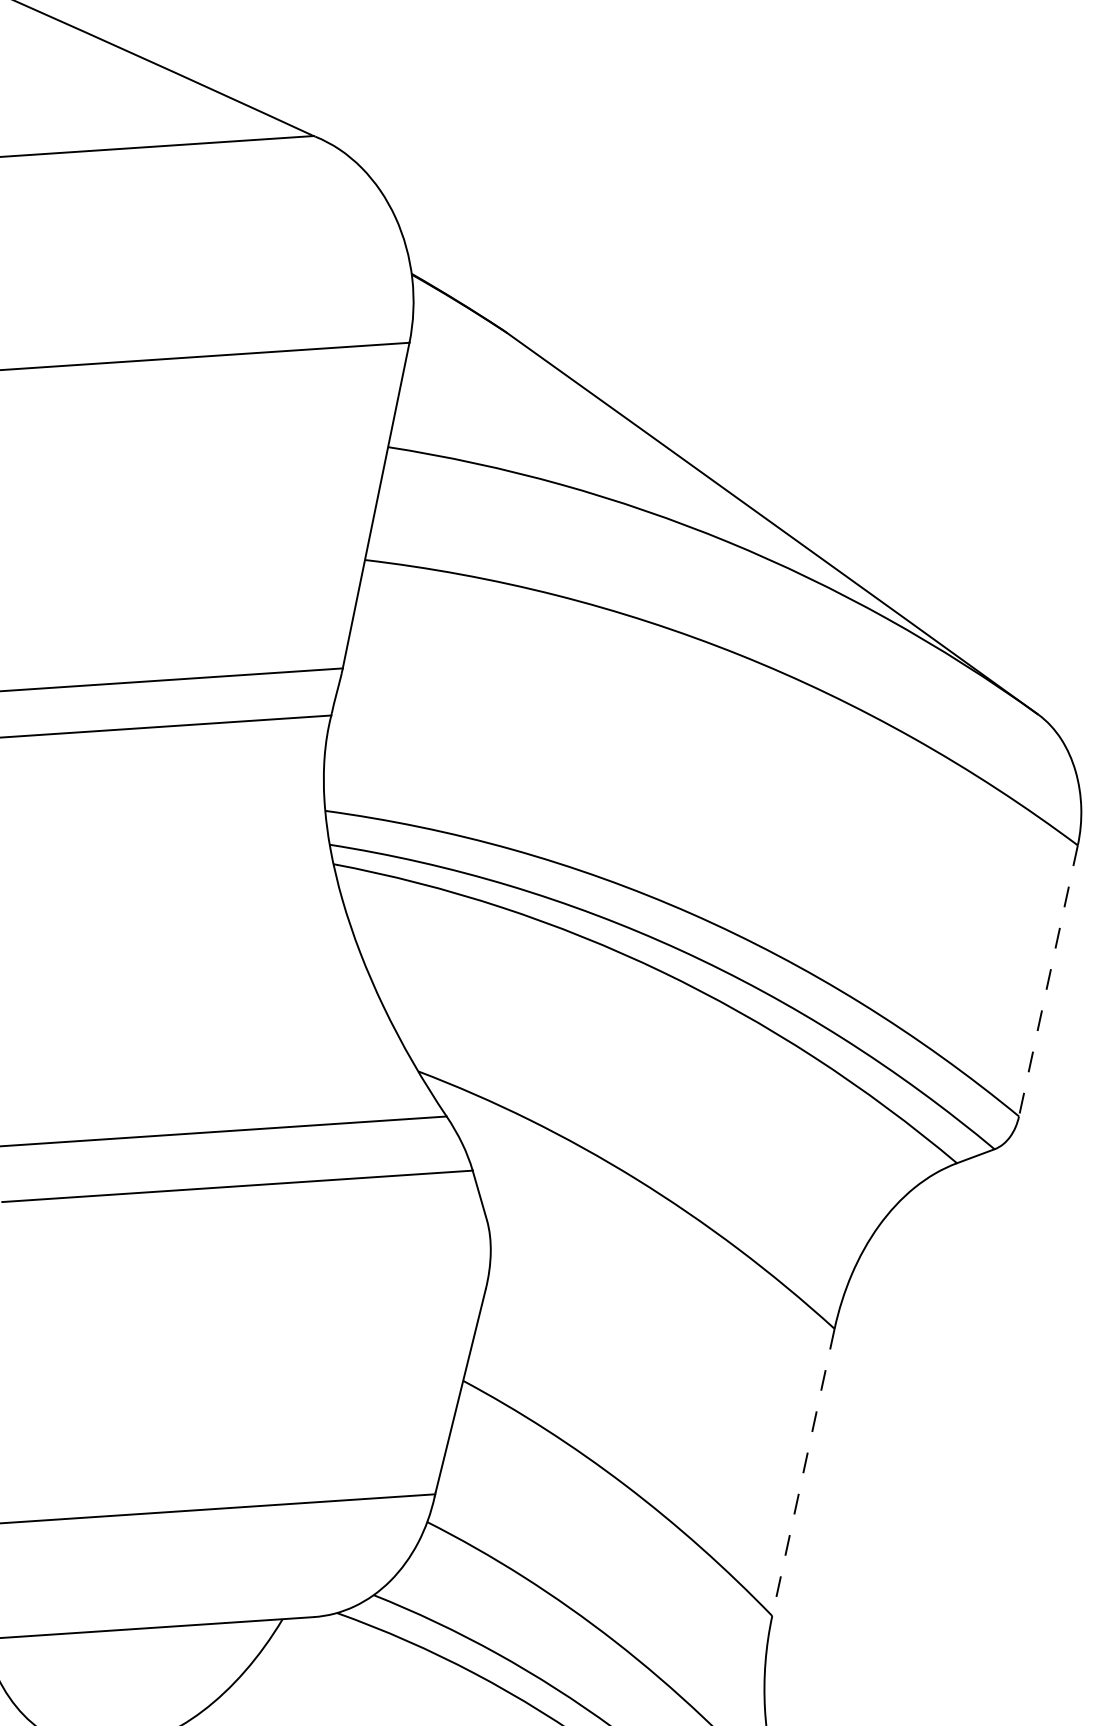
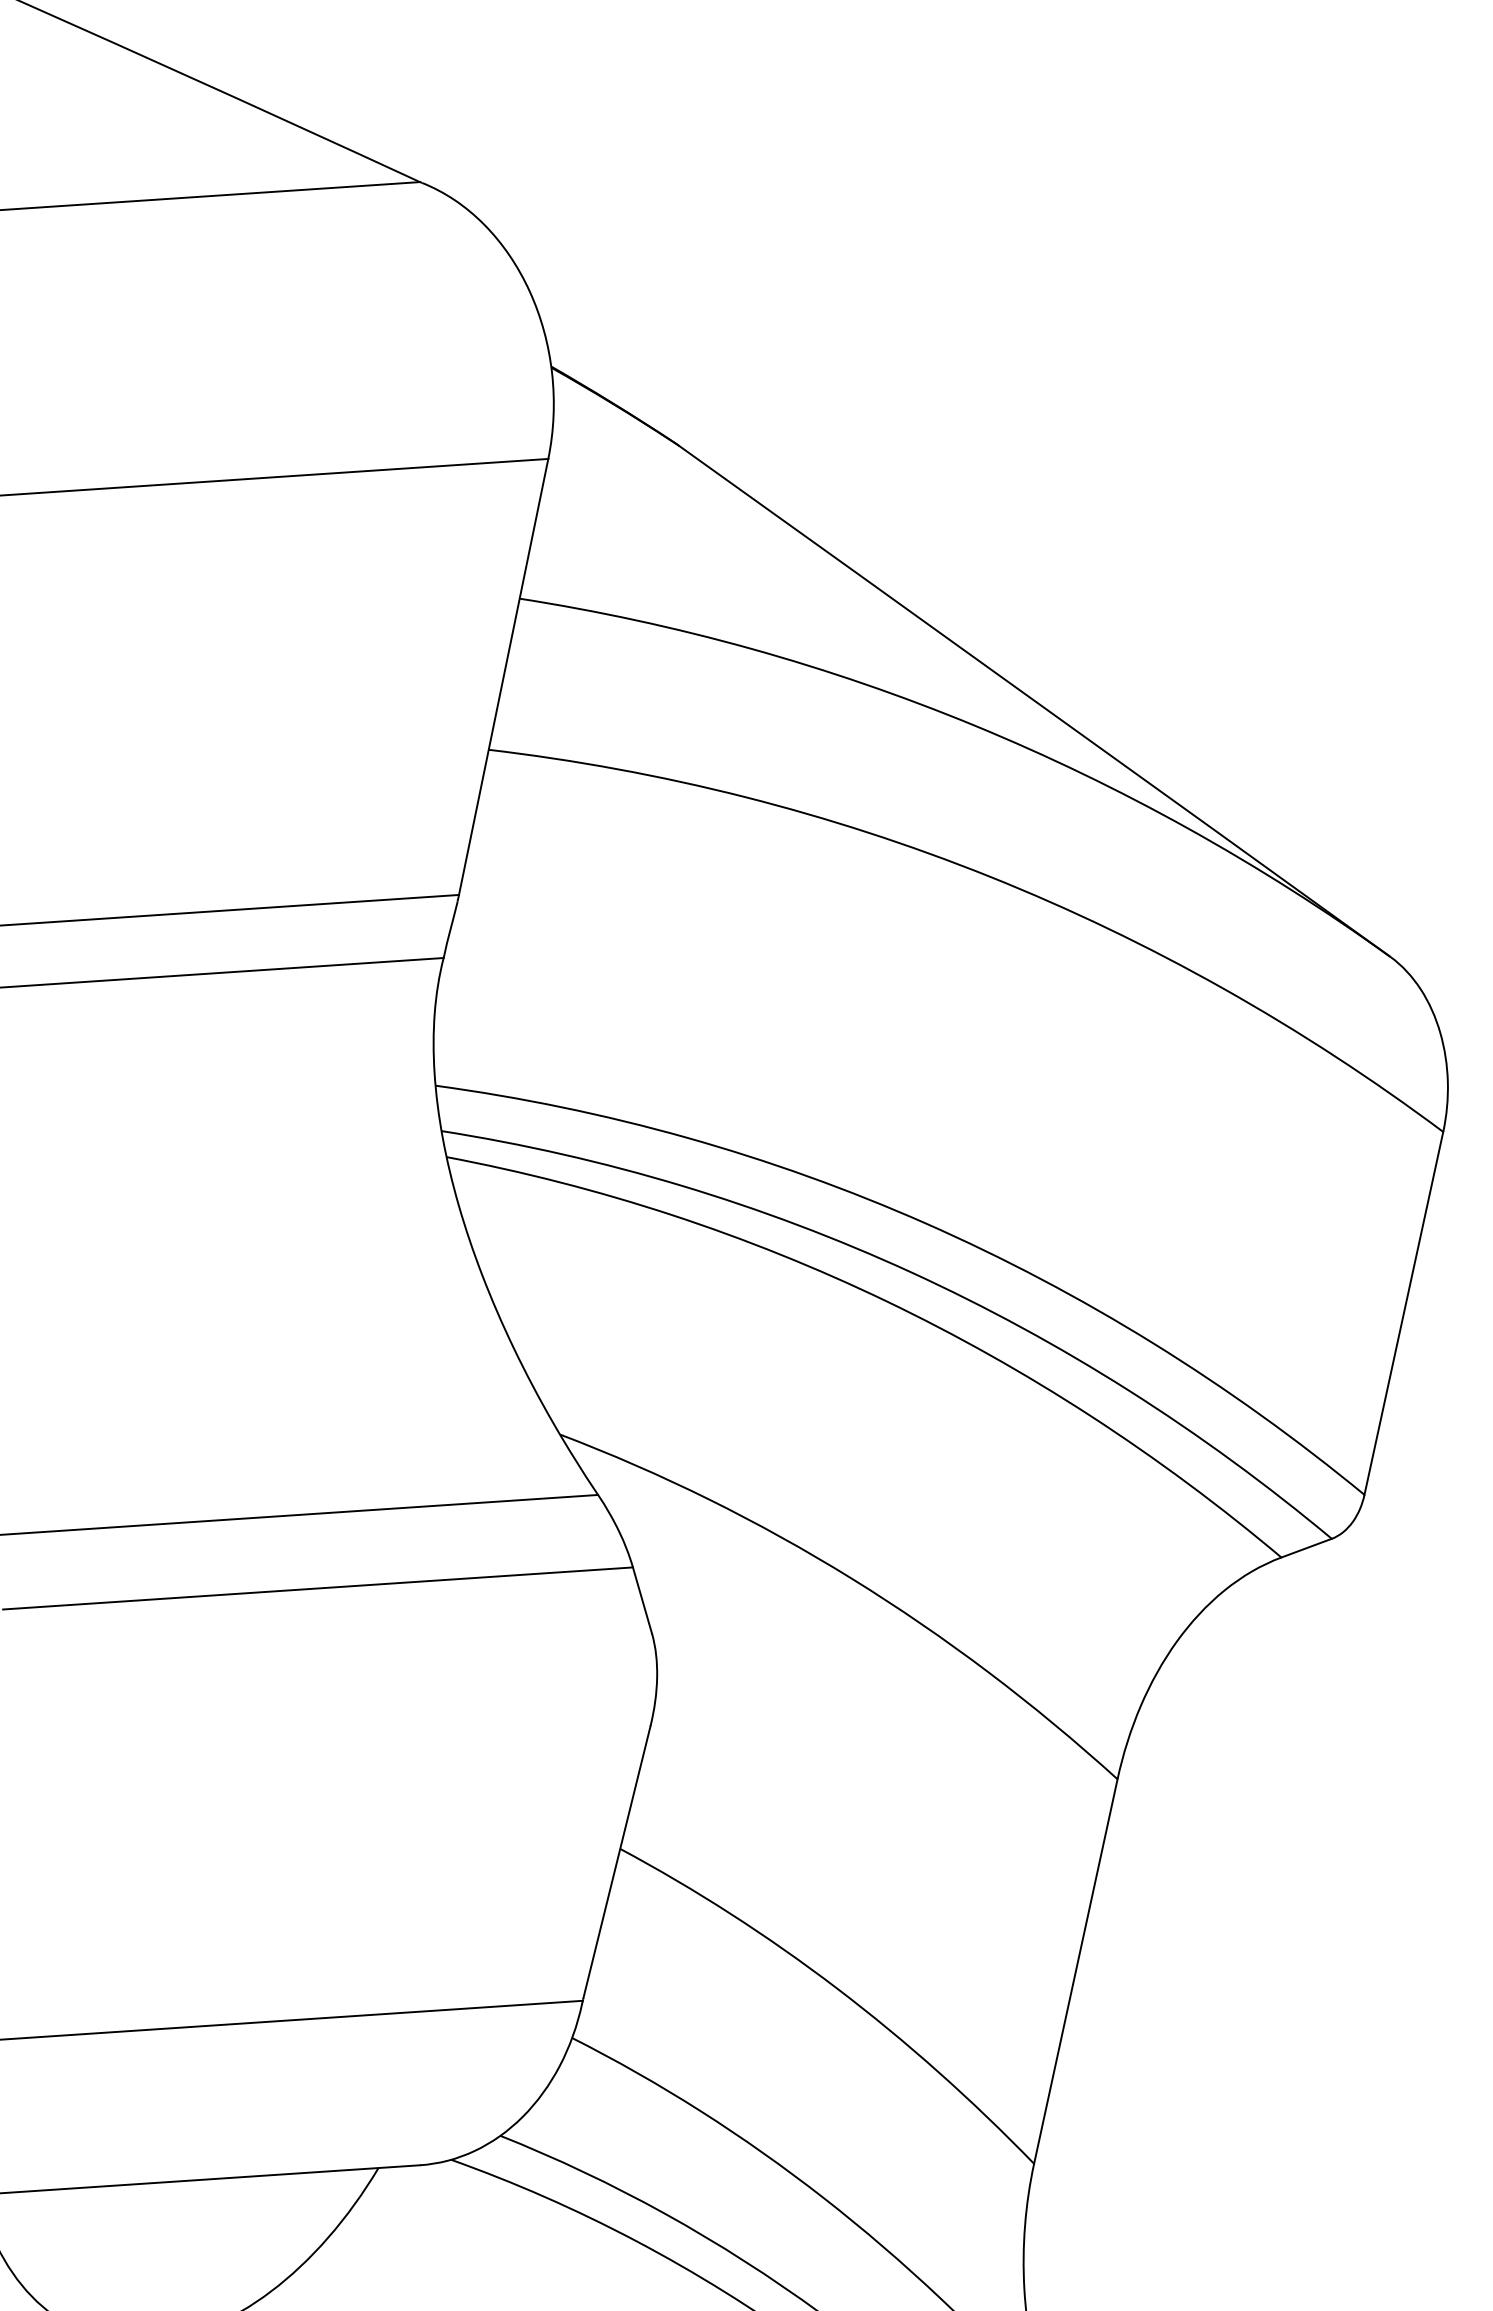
line: (1048, 980) -> (1403, 1312), dashed -> solid
line: (803, 1472) -> (1075, 1971), dashed -> solid

